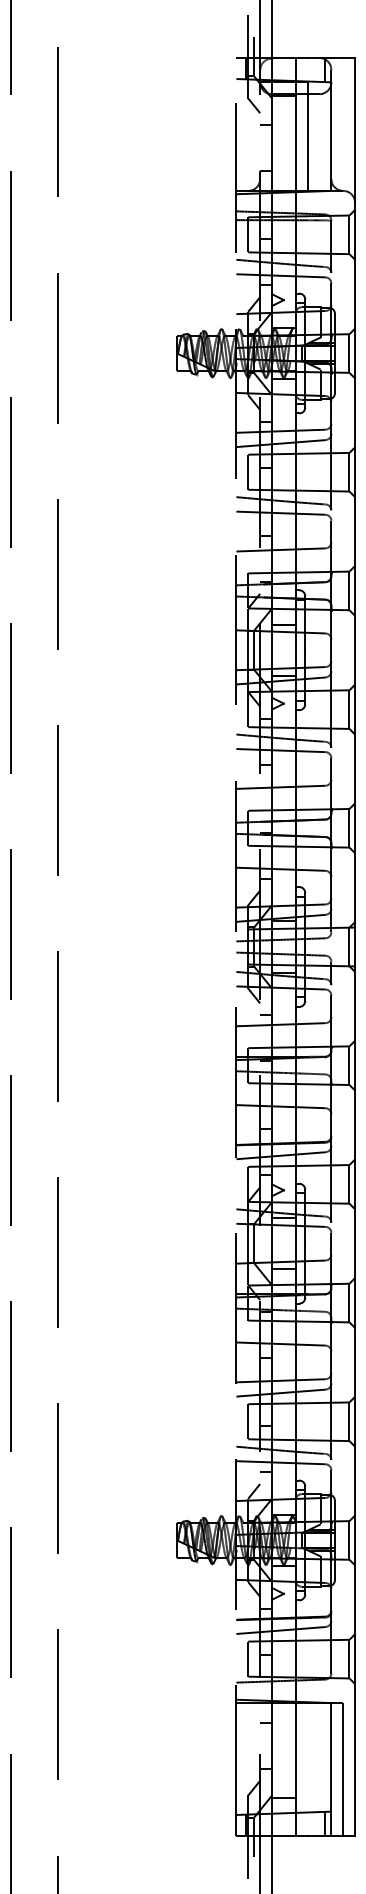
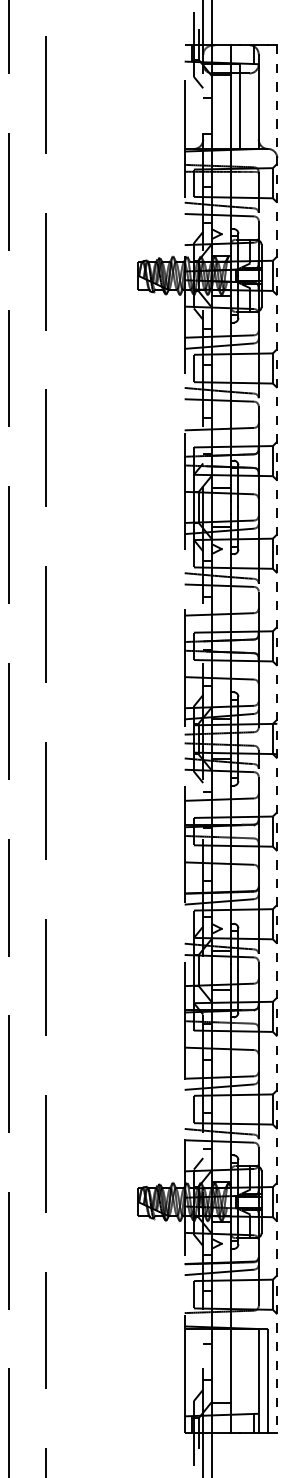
line: (355, 947) -> (277, 739), solid -> dashed

